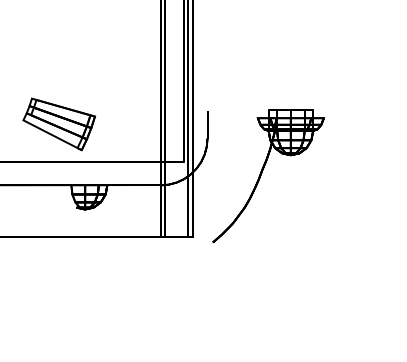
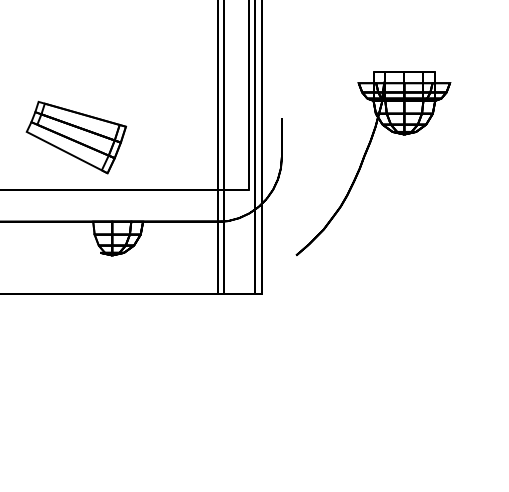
part: (262, 173) -> (365, 159), moved

